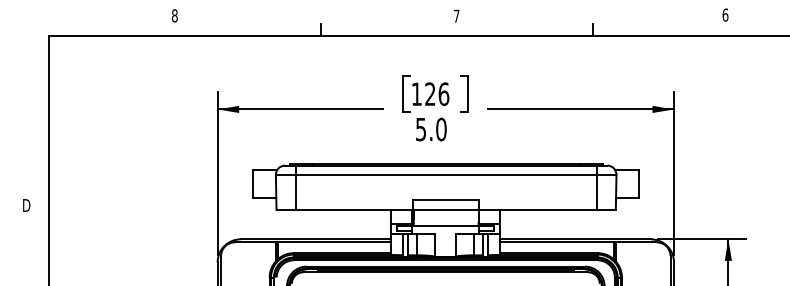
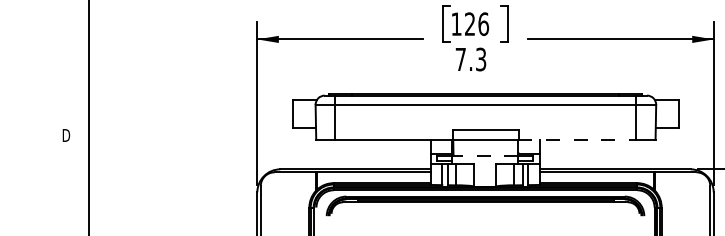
text: (431, 129) -> (471, 59), 5.0 -> 7.3
line: (537, 209) -> (577, 139), solid -> dashed
line: (445, 226) -> (485, 156), solid -> dashed

